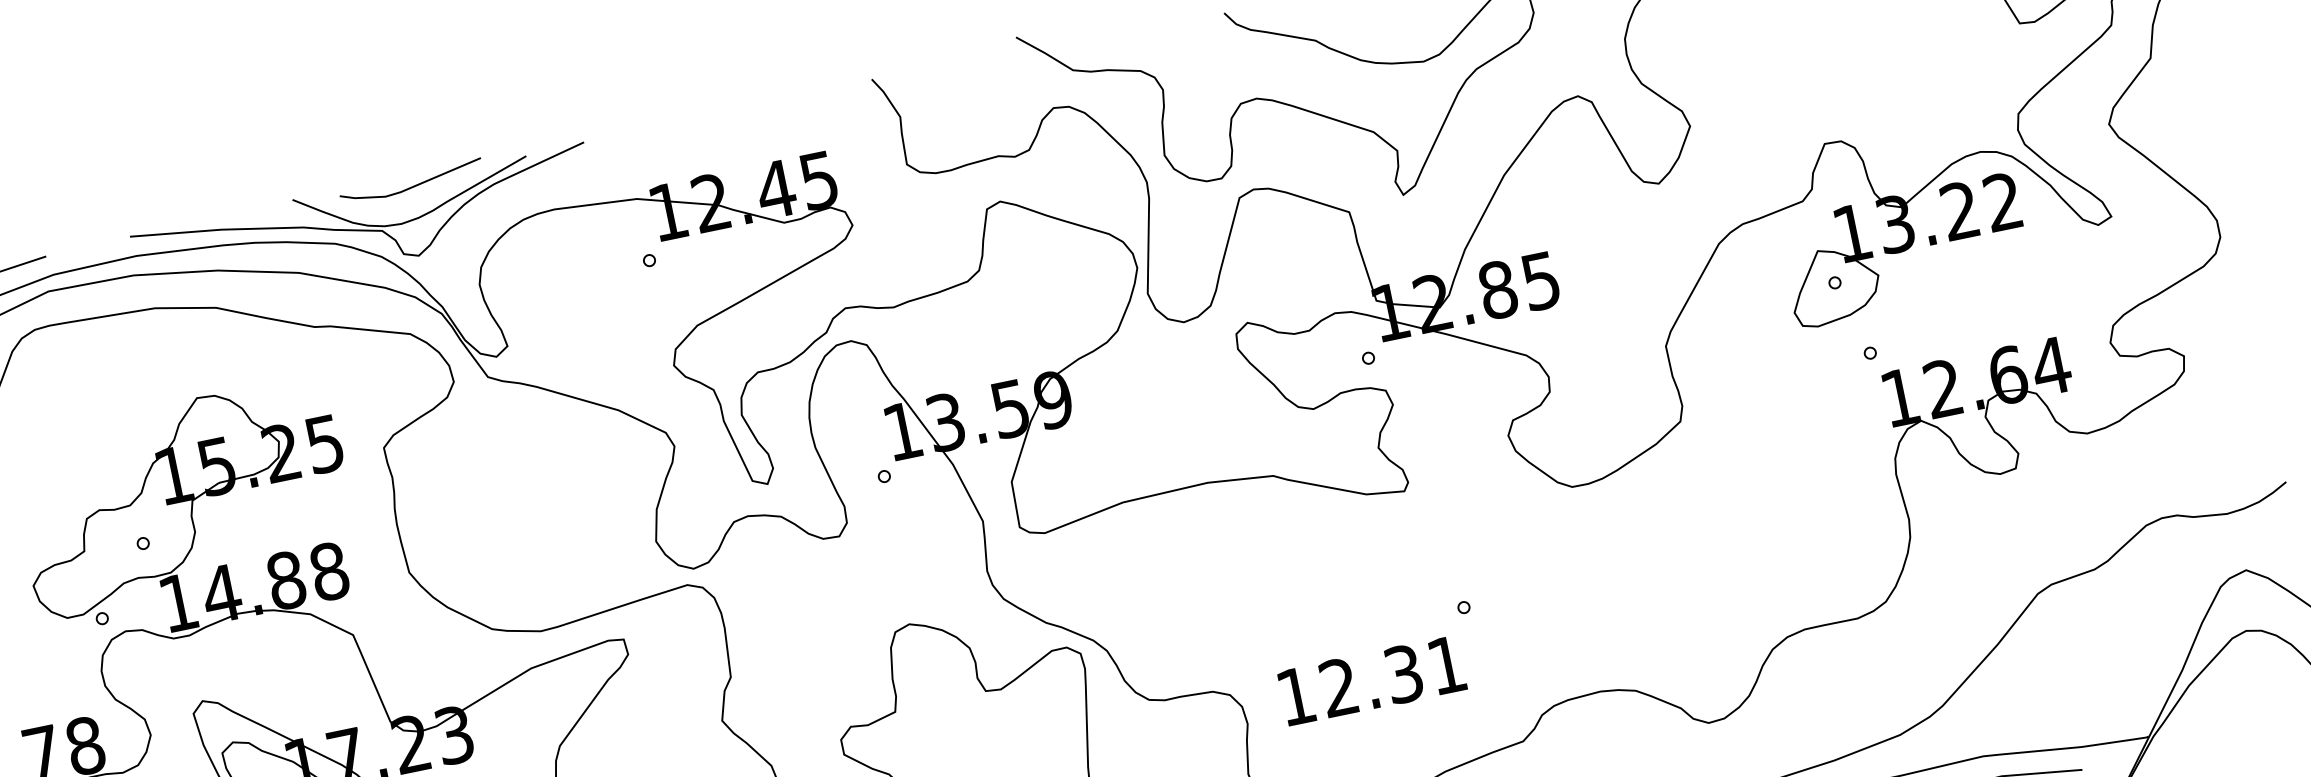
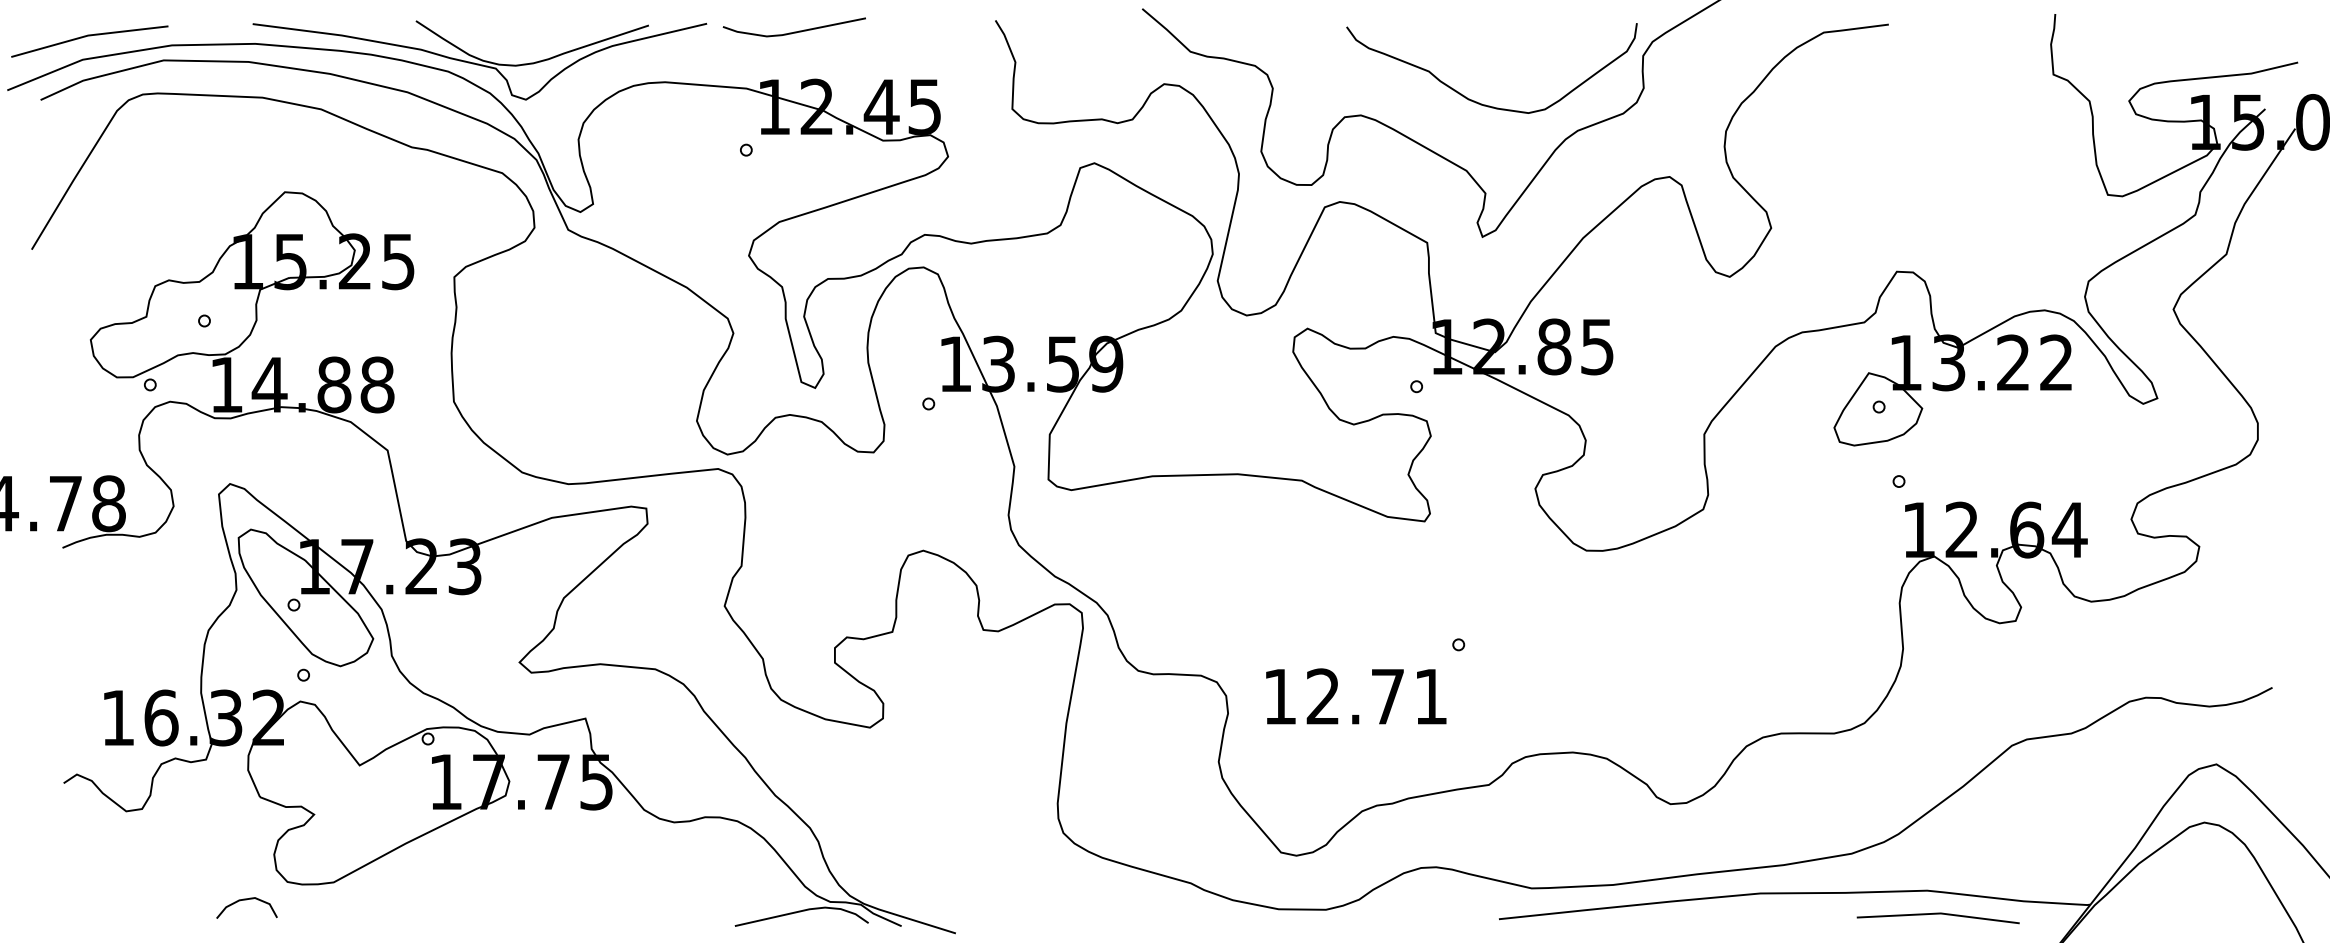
line: (412, 186) -> (794, 31), moved
text: (1403, 673) -> (1387, 696), 12.31 -> 12.71

